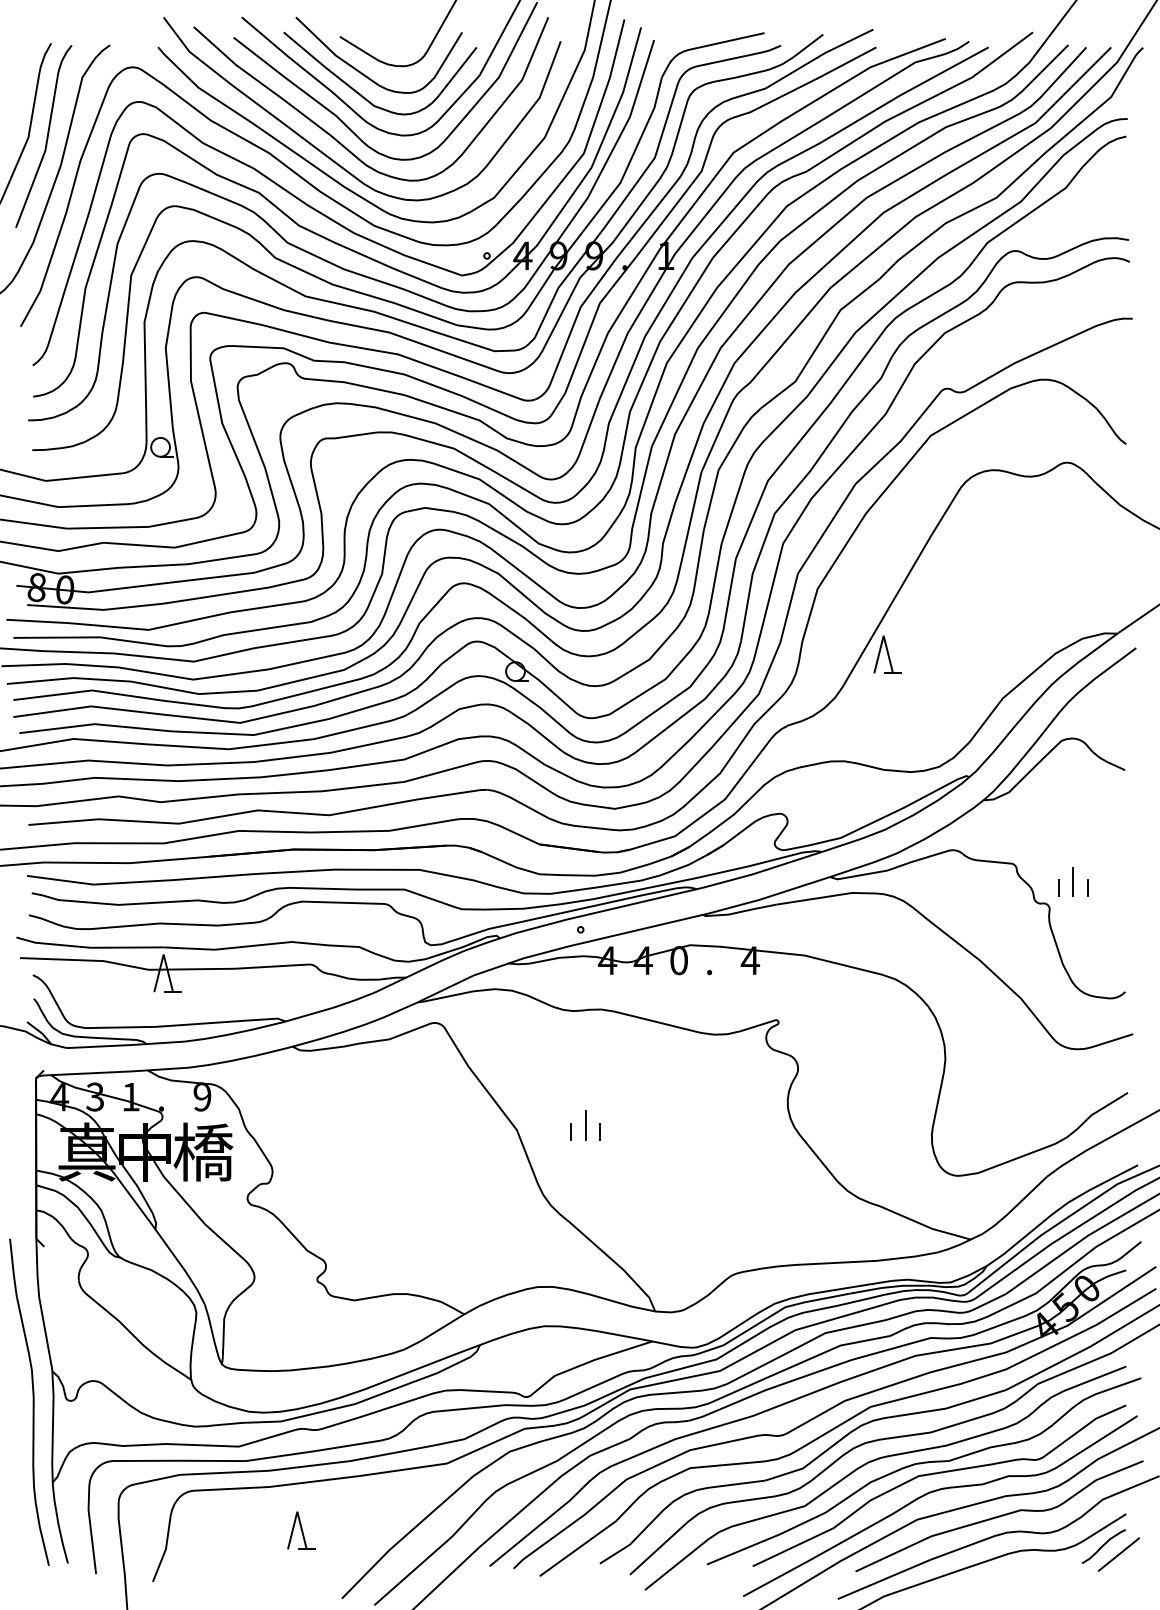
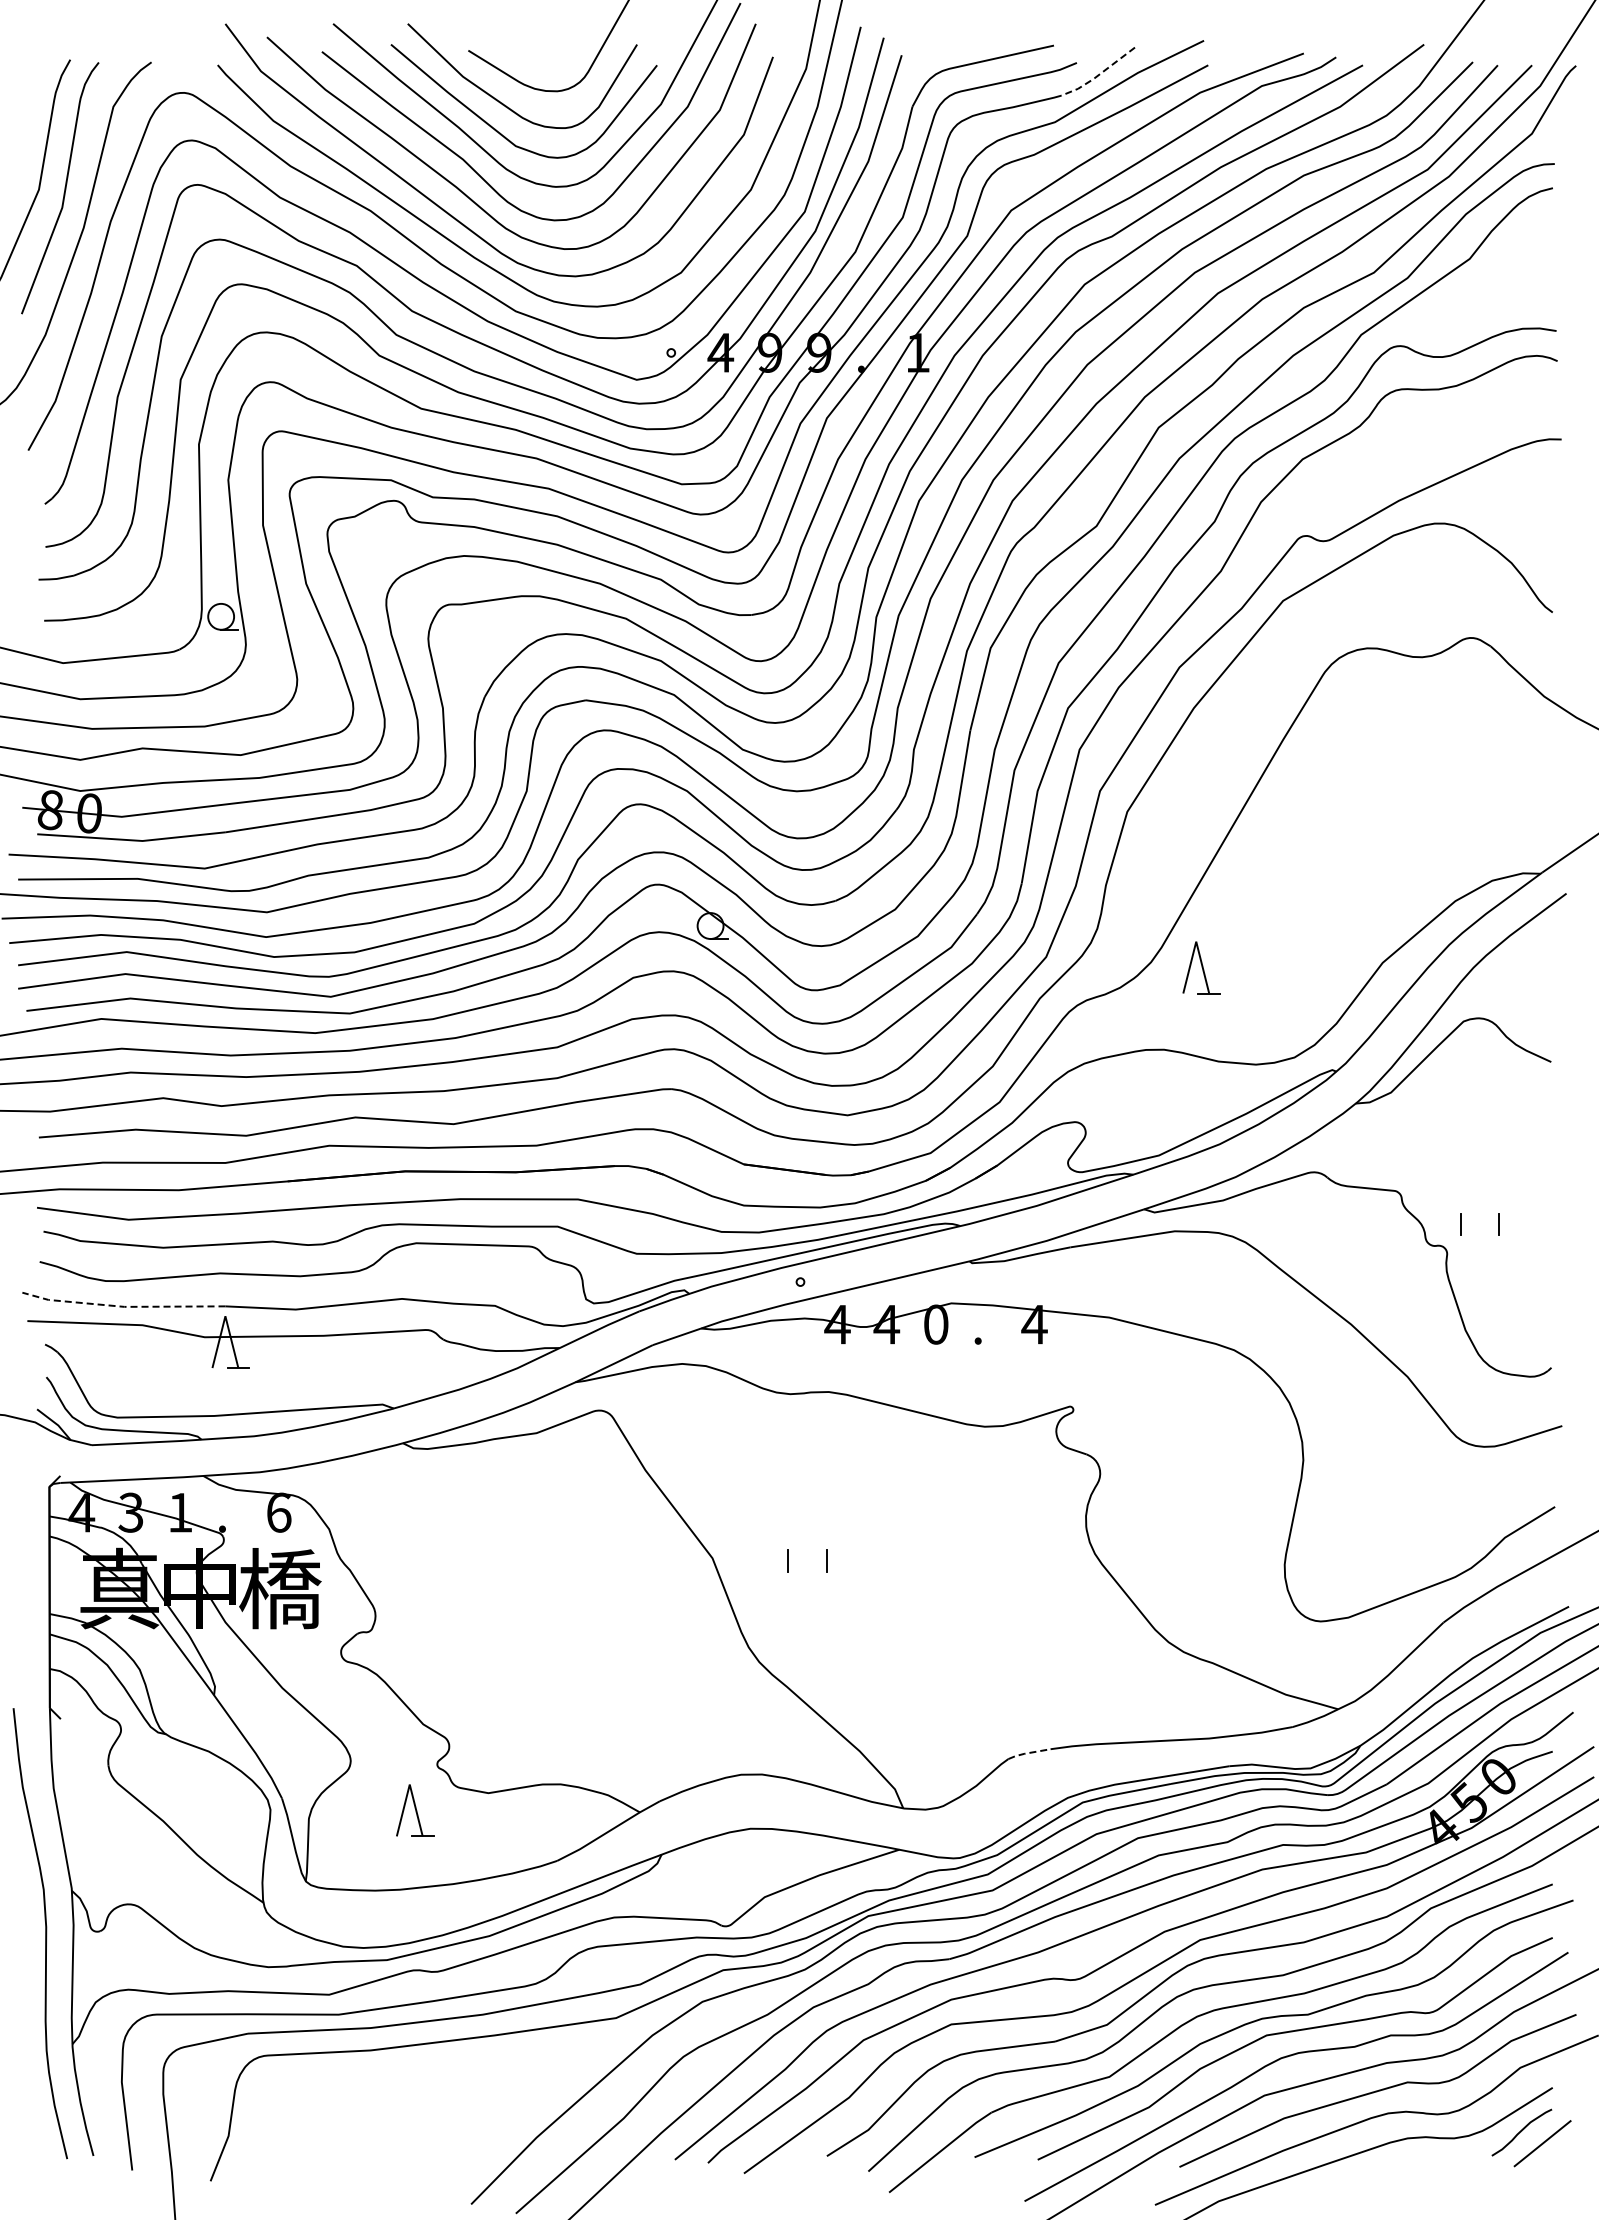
line: (796, 54) -> (1098, 75), solid -> dashed
part: (887, 654) -> (1201, 967), moved
line: (1073, 881) -> (1479, 1215), removed
line: (89, 947) -> (122, 1306), solid -> dashed
text: (202, 1096) -> (278, 1512), 9 -> 6
line: (585, 1125) -> (807, 1551), removed
line: (746, 1271) -> (1028, 1753), solid -> dashed
part: (301, 1530) -> (415, 1810), moved

